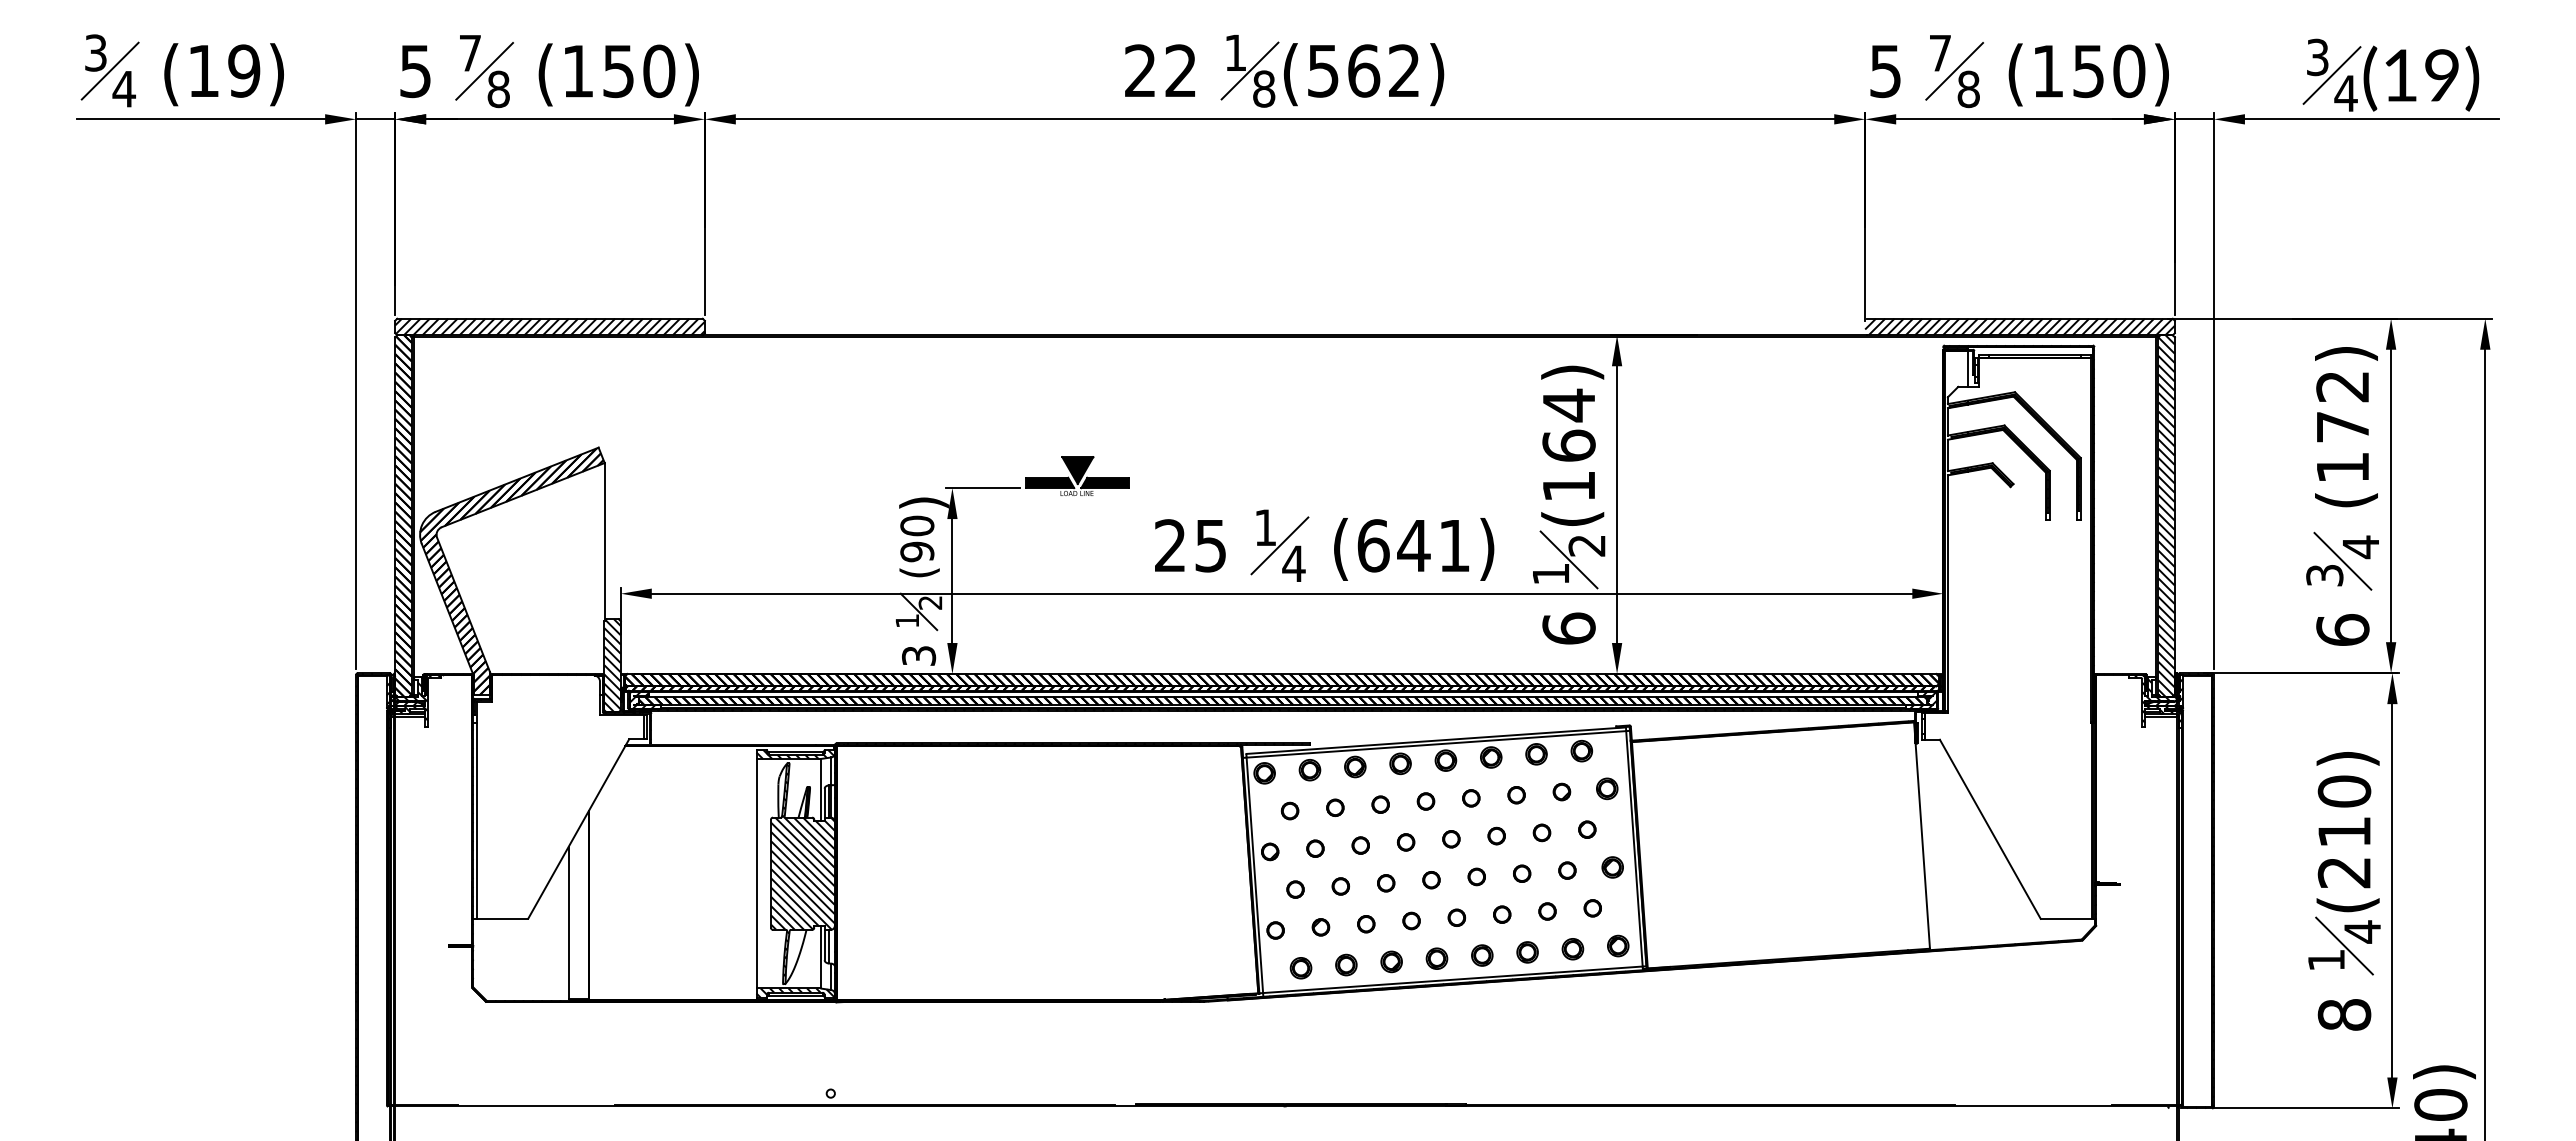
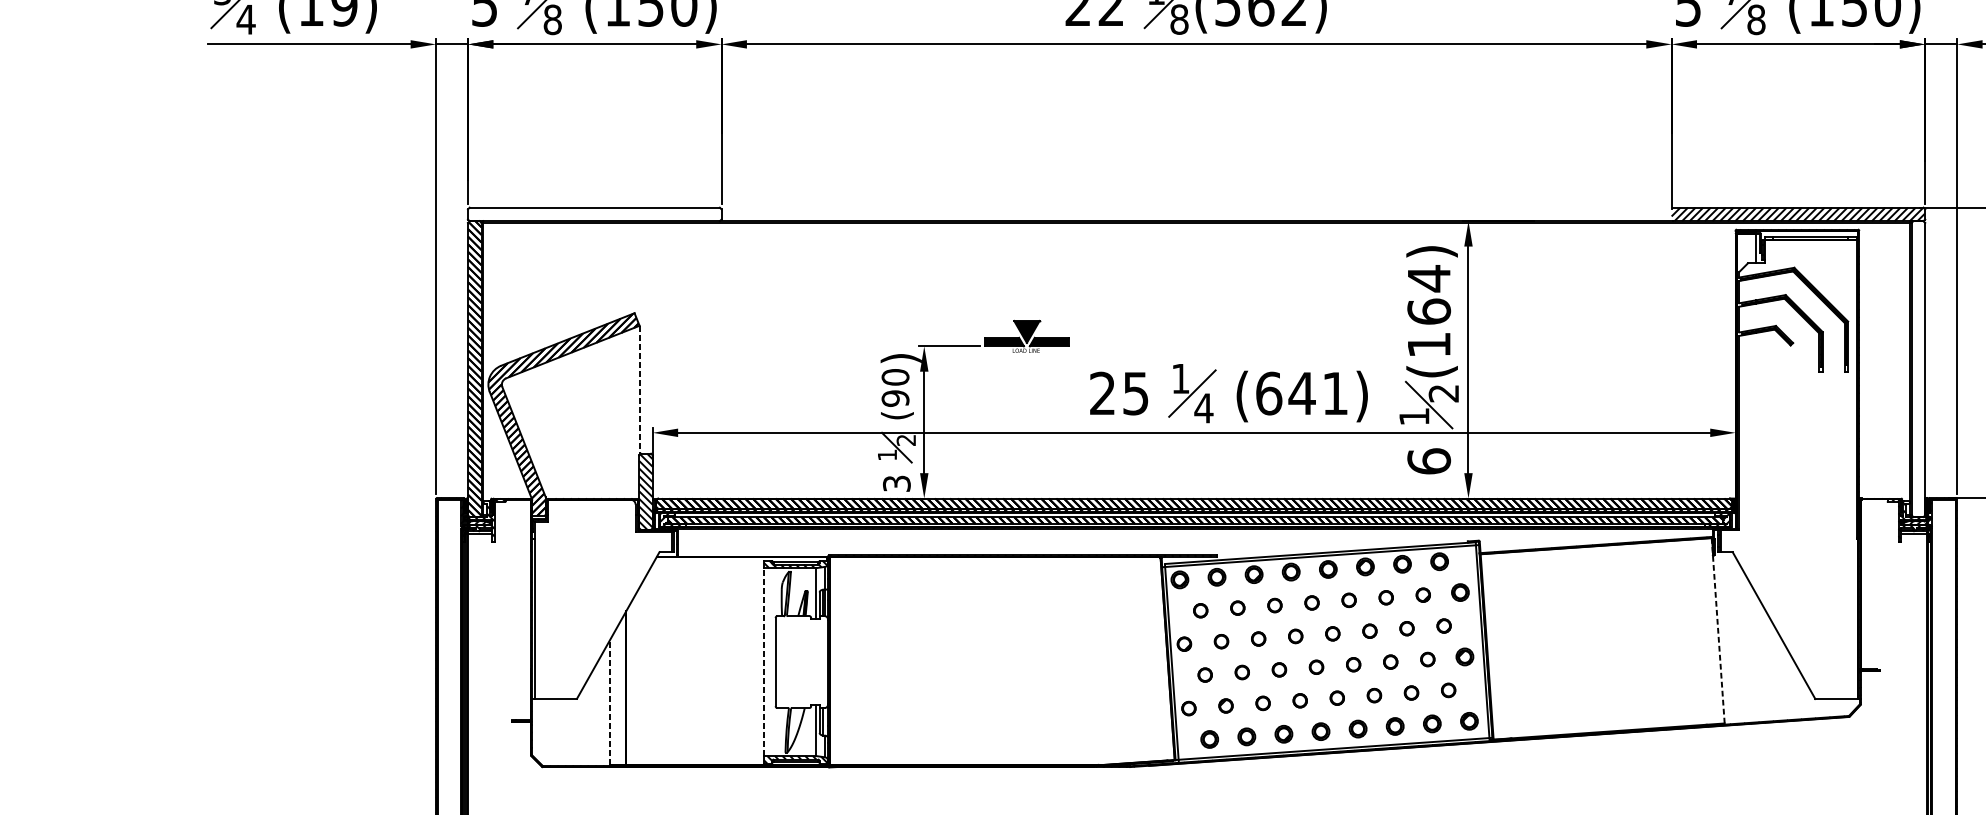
hatch: (549, 326) -> (594, 214), removed
hatch: (2166, 515) -> (1918, 368), removed
line: (604, 542) -> (639, 390), solid -> dashed
line: (1922, 835) -> (1718, 630), solid -> dashed
line: (756, 873) -> (763, 661), solid -> dashed
hatch: (802, 874) -> (801, 662), removed
line: (568, 922) -> (609, 702), solid -> dashed

